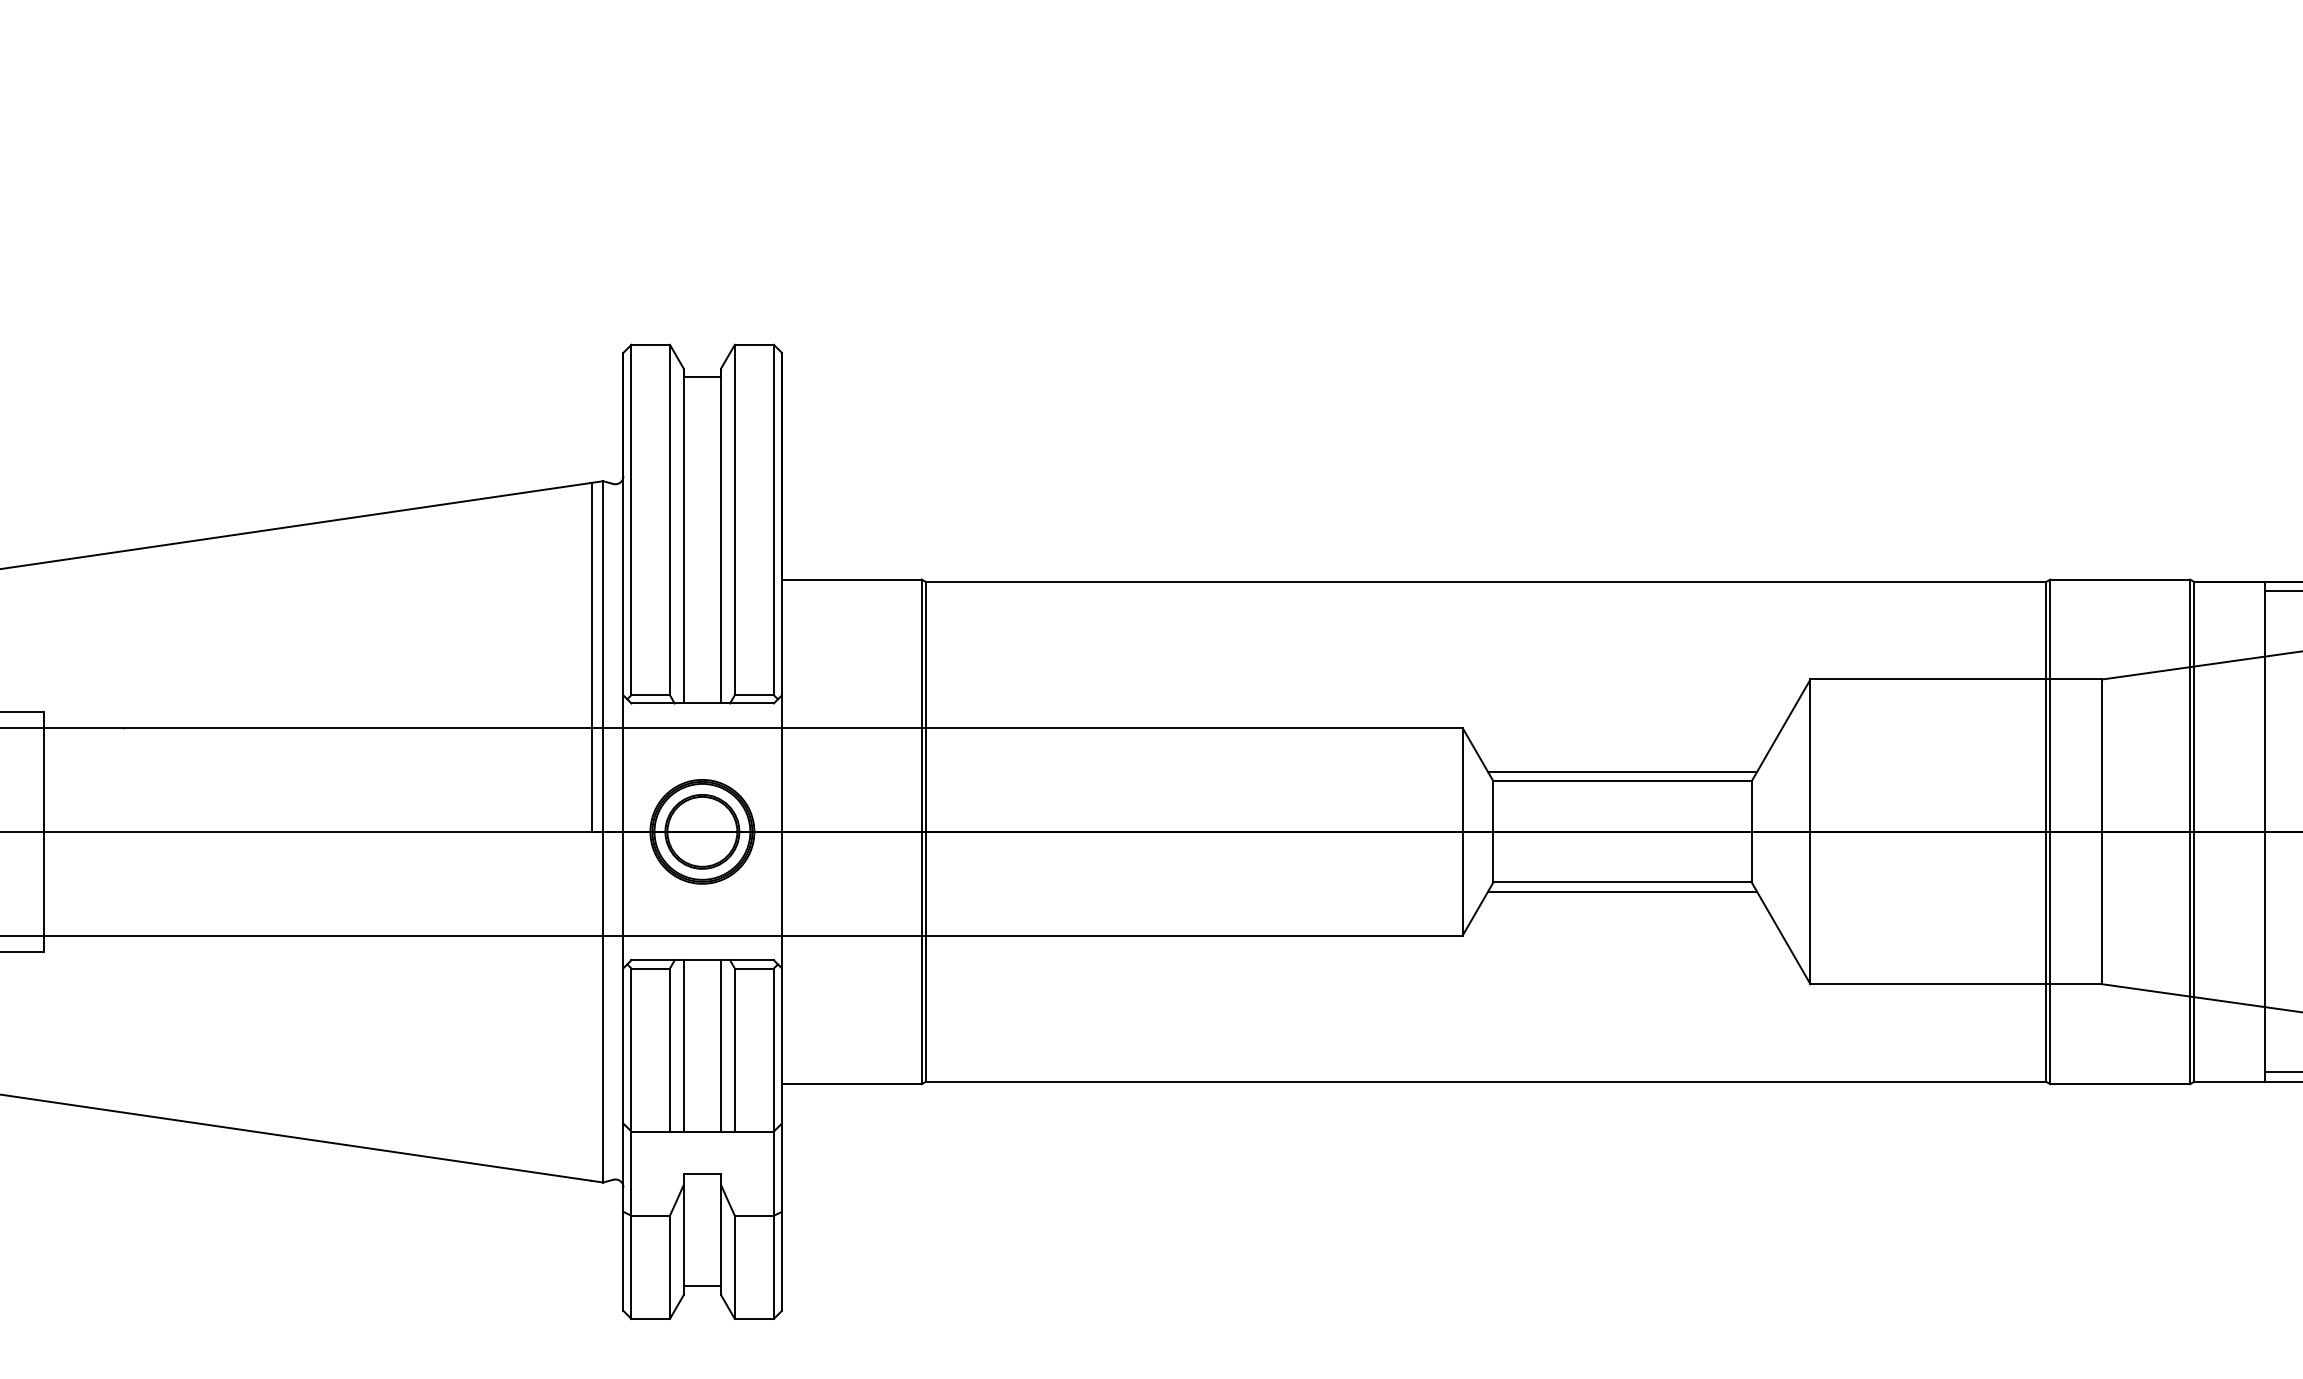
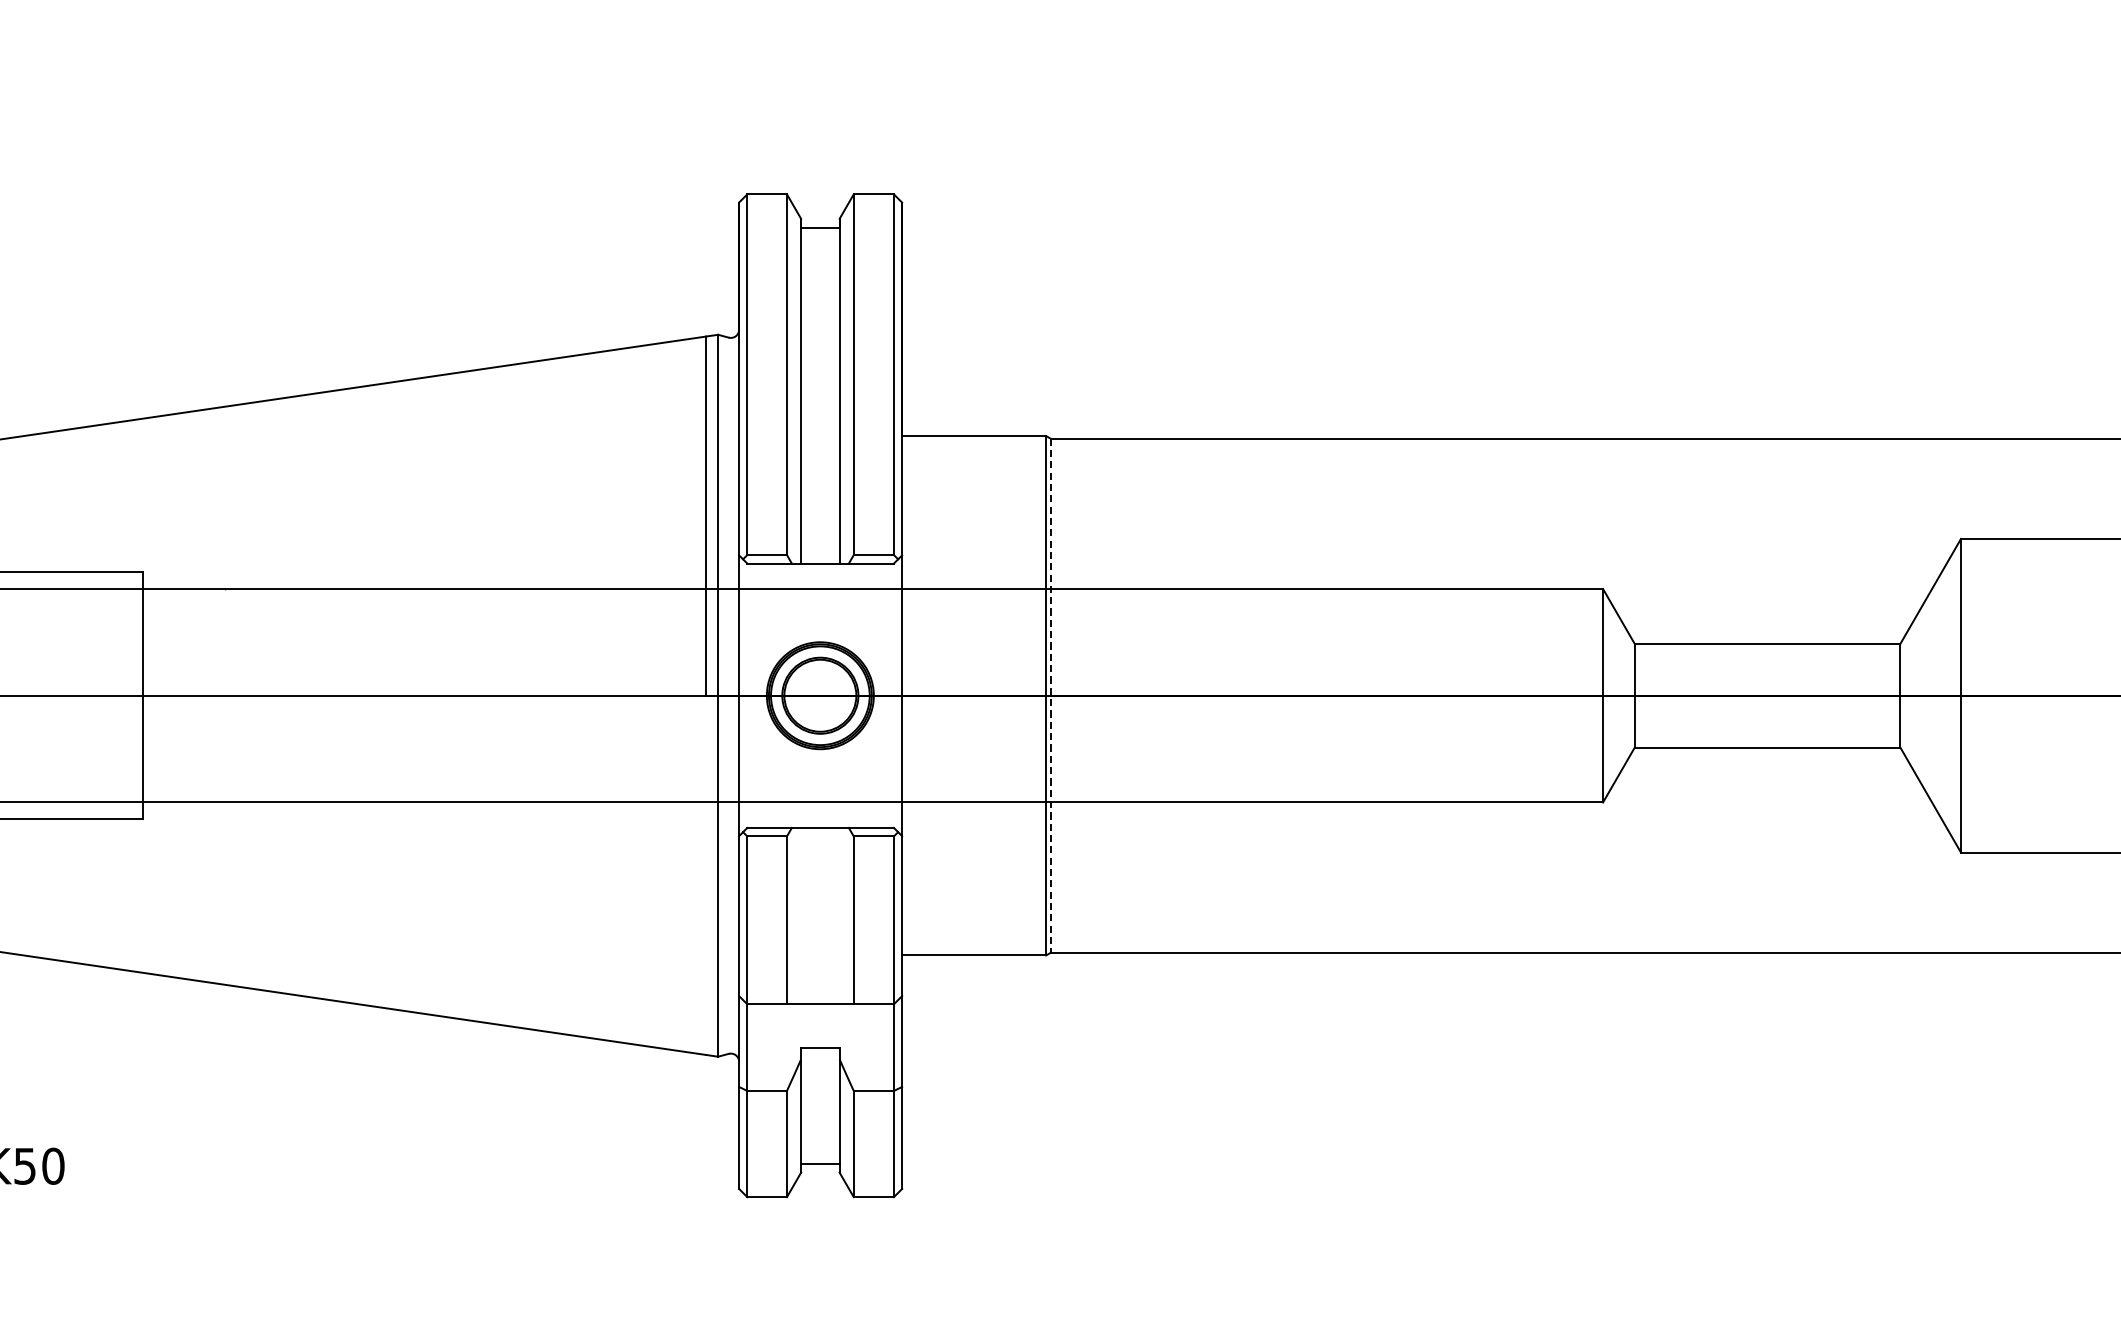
line: (1622, 771) -> (1767, 633), removed
line: (926, 831) -> (1051, 695), solid -> dashed
line: (1622, 891) -> (1767, 757), removed
line: (683, 1045) -> (800, 915), removed
line: (721, 1045) -> (840, 915), removed

